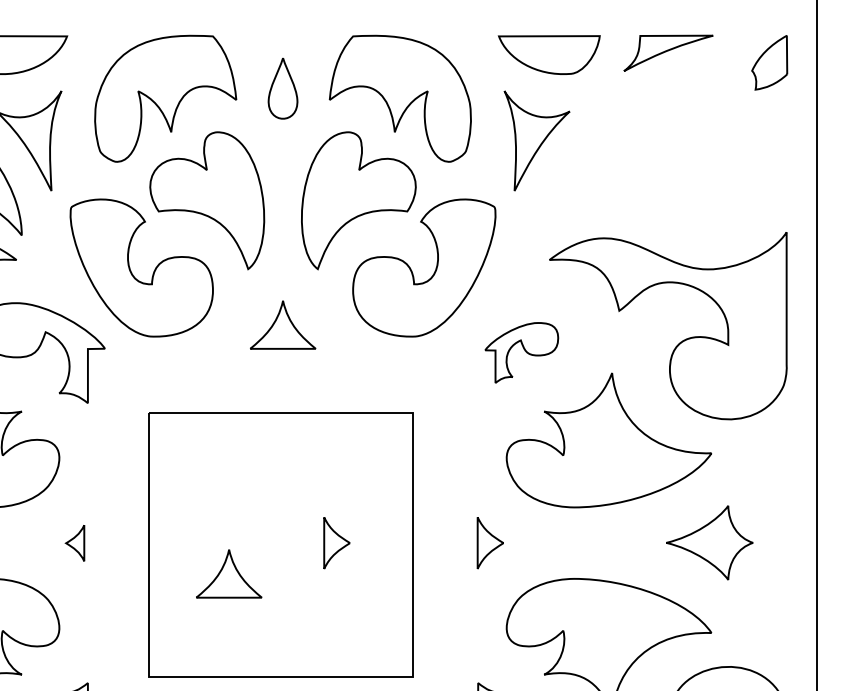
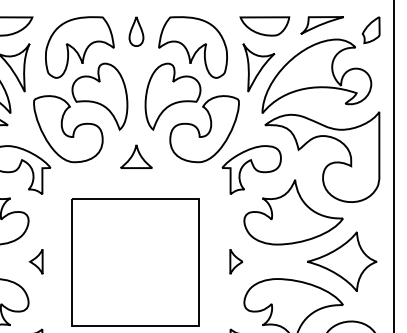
part: (283, 88) -> (136, 31), moved
part: (656, 156) -> (316, 75), added
part: (521, 351) -> (251, 169), size x1.67
part: (73, 542) -> (35, 261), size x1.43
part: (336, 542) -> (162, 261), removed
part: (710, 542) -> (342, 261), size x1.67
part: (229, 573) -> (110, 276), removed

